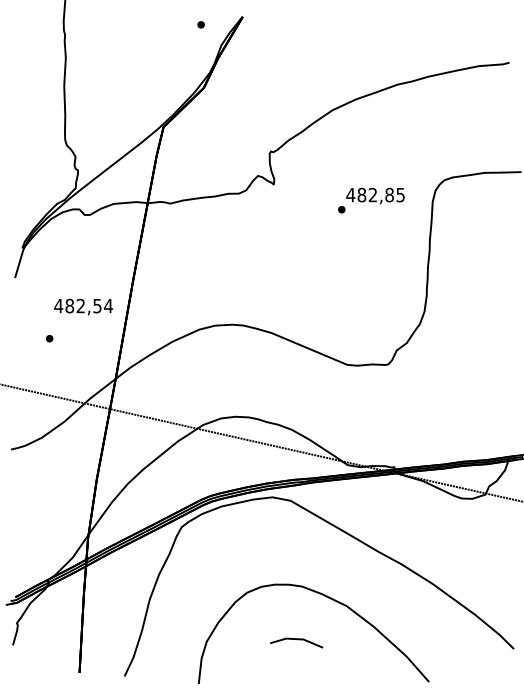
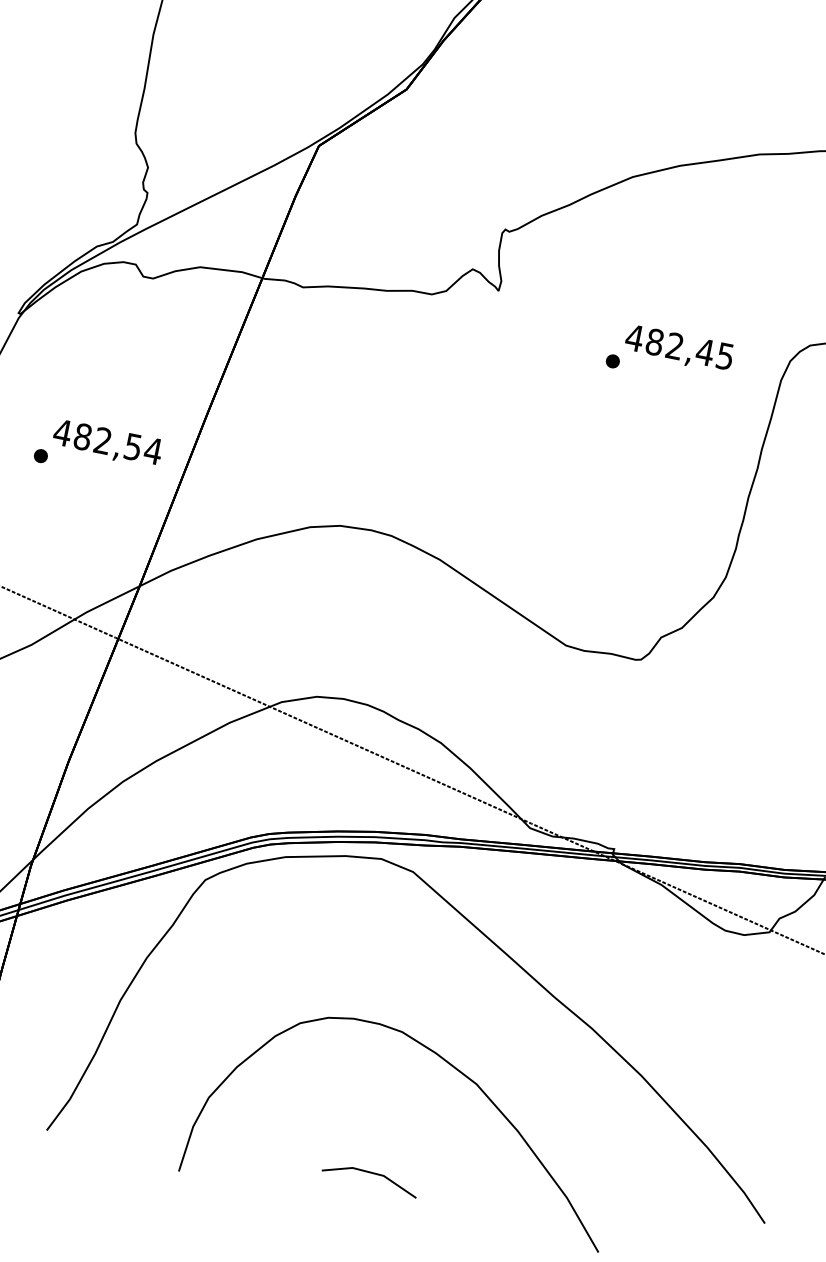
text: (389, 194) -> (705, 351), 482,85 -> 482,45
part: (49, 338) -> (40, 455), moved
line: (297, 640) -> (372, 1175), moved

